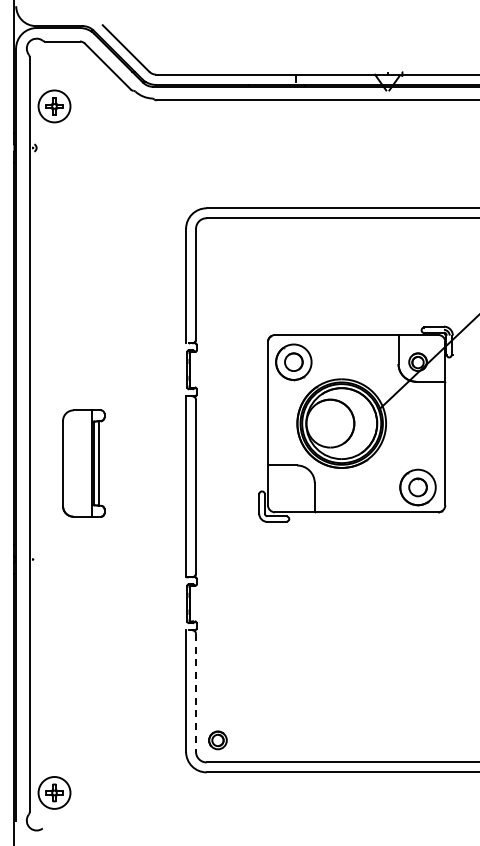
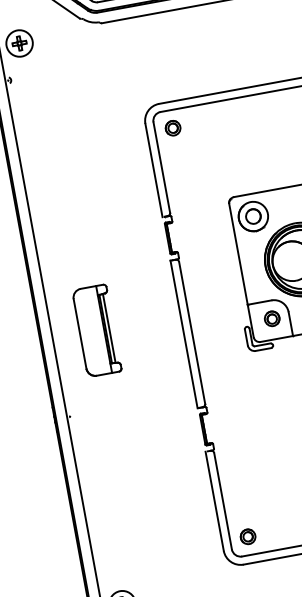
part: (217, 239) -> (172, 127), added
part: (293, 487) -> (271, 318), added
line: (196, 692) -> (223, 500), dashed -> solid

